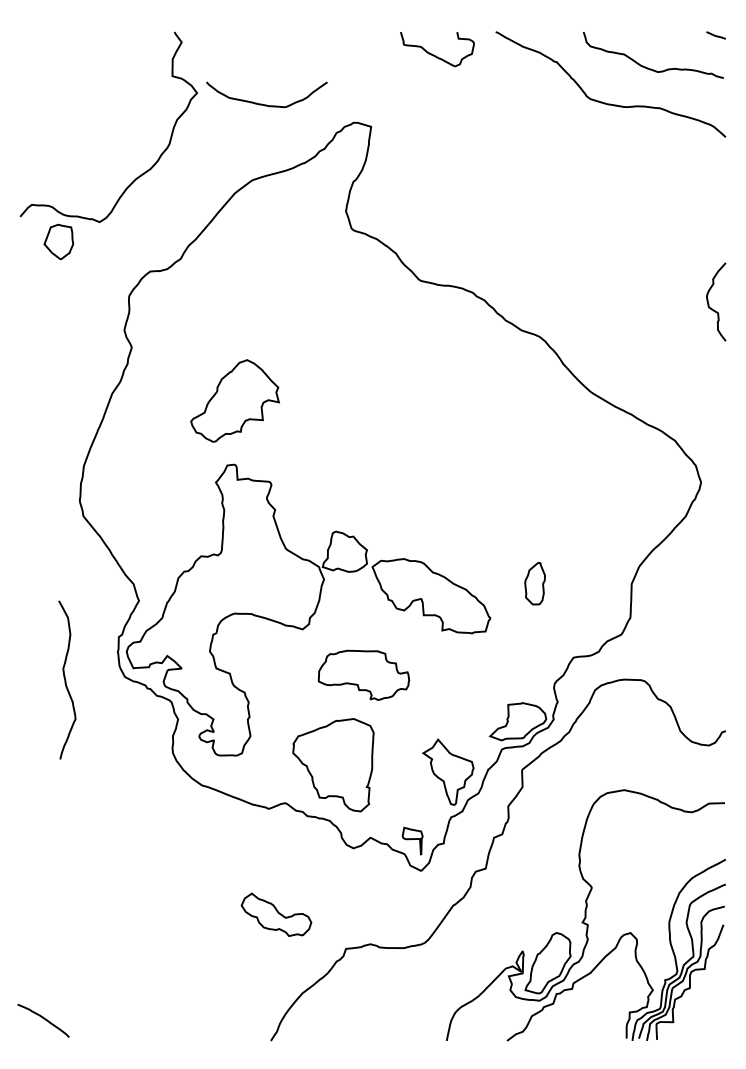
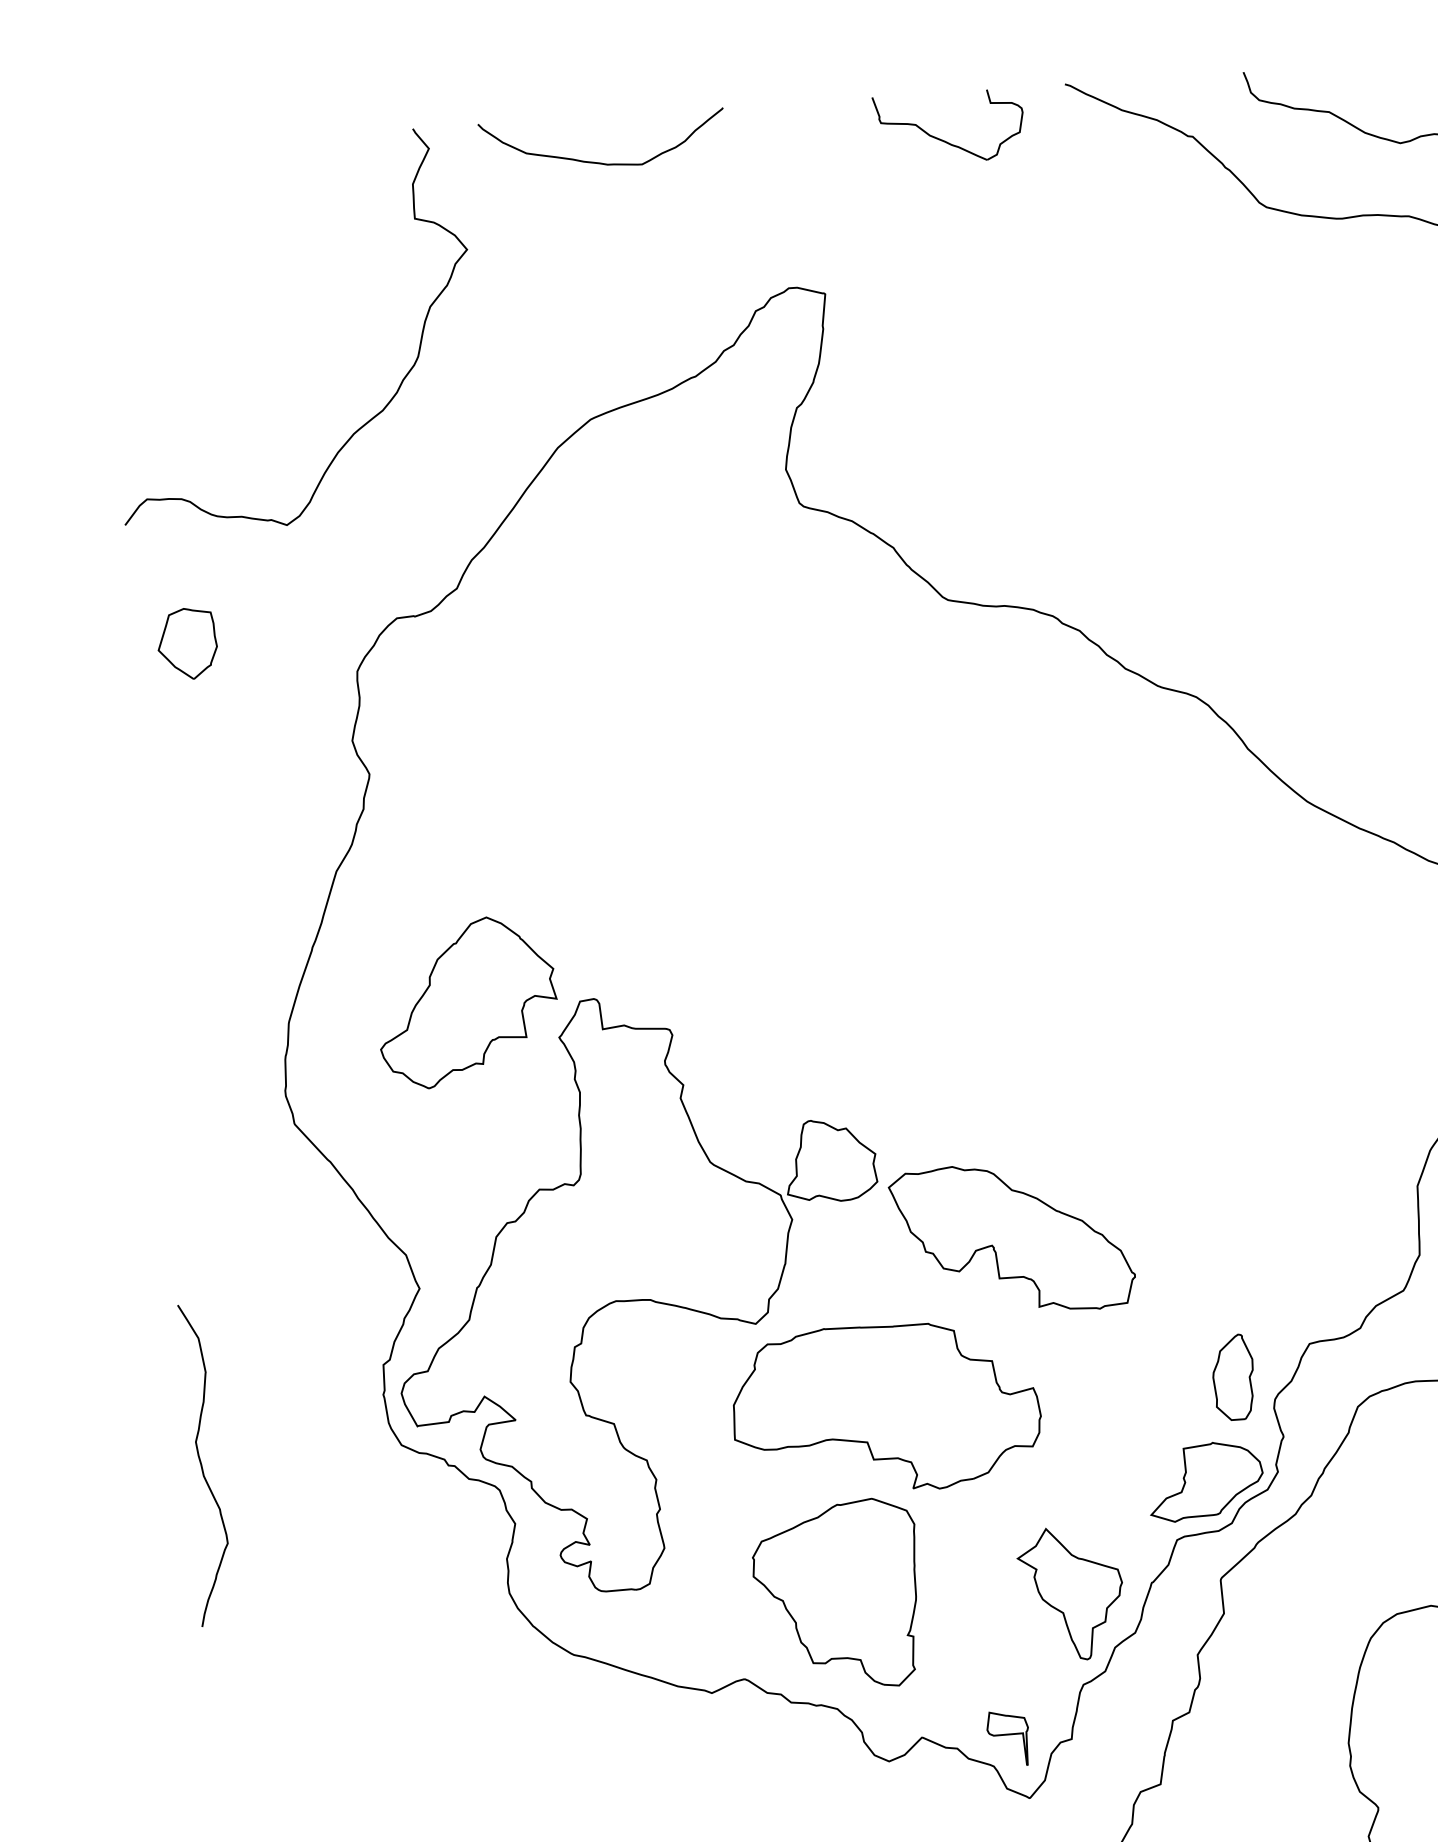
curve: (262, 103) -> (594, 160), moved
part: (58, 241) -> (186, 642), moved
part: (234, 400) -> (466, 1001), moved
part: (534, 583) -> (1232, 1377), moved
part: (363, 675) -> (885, 1409), size x1.67
curve: (66, 680) -> (204, 1465), moved

